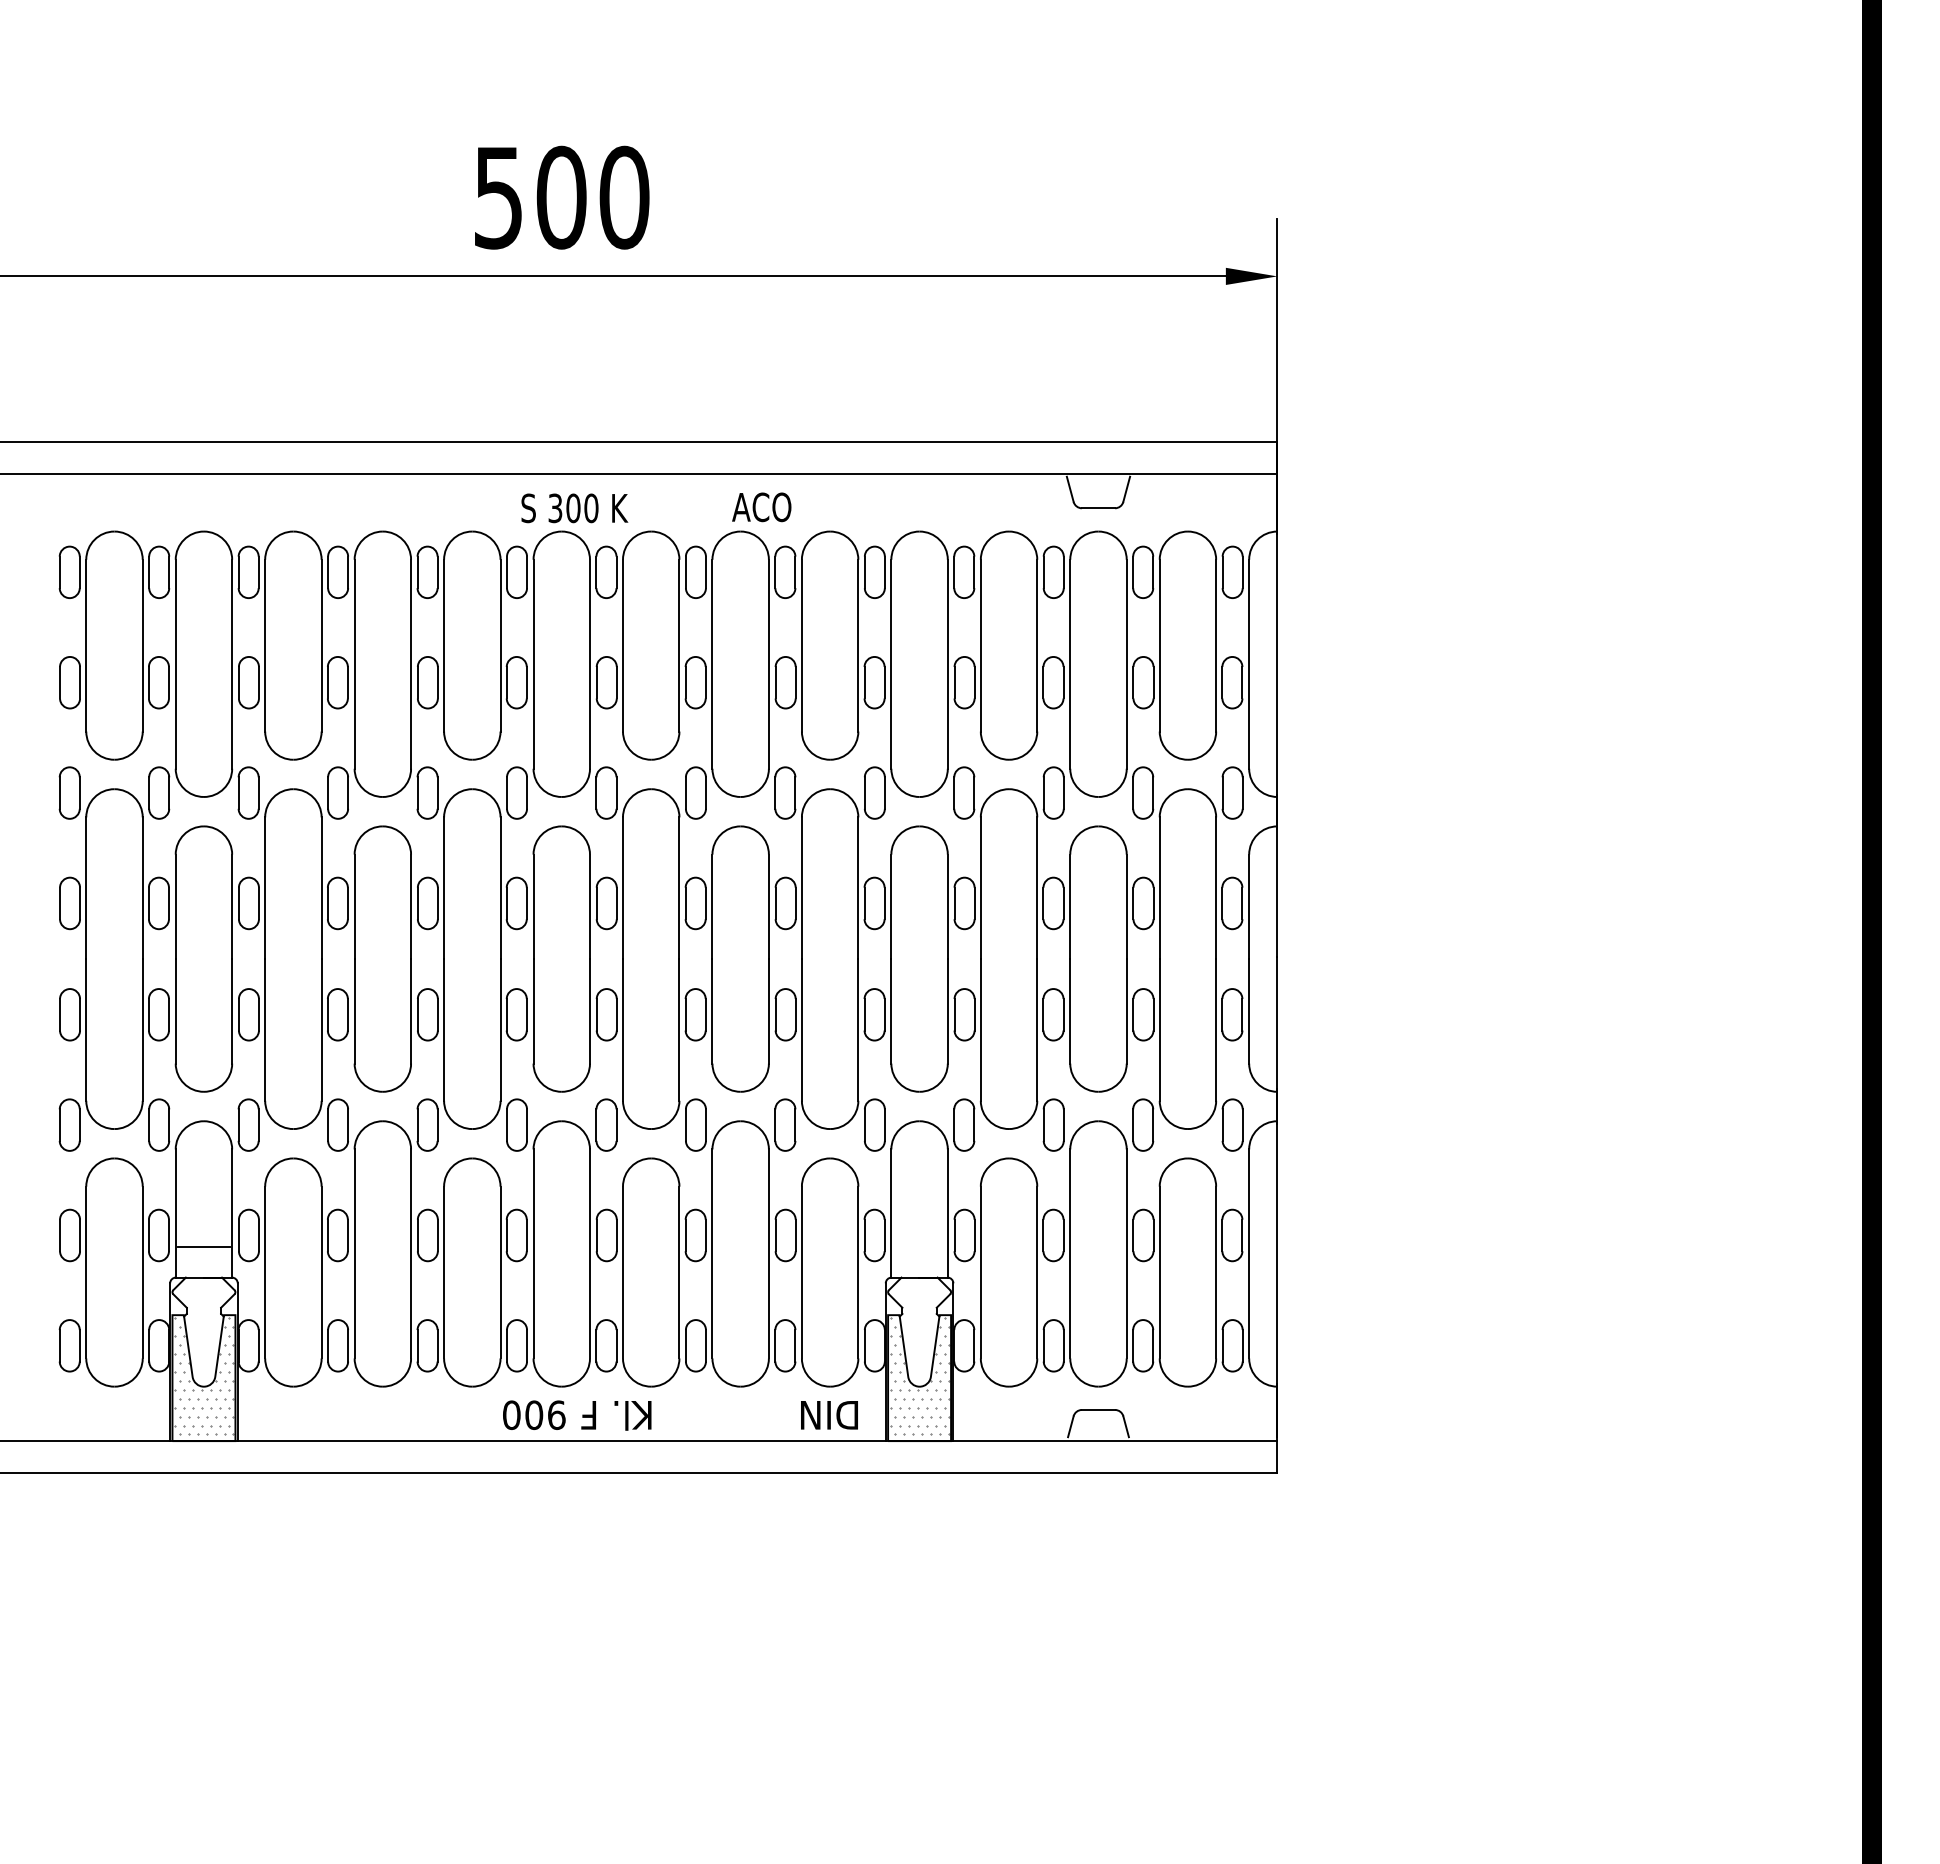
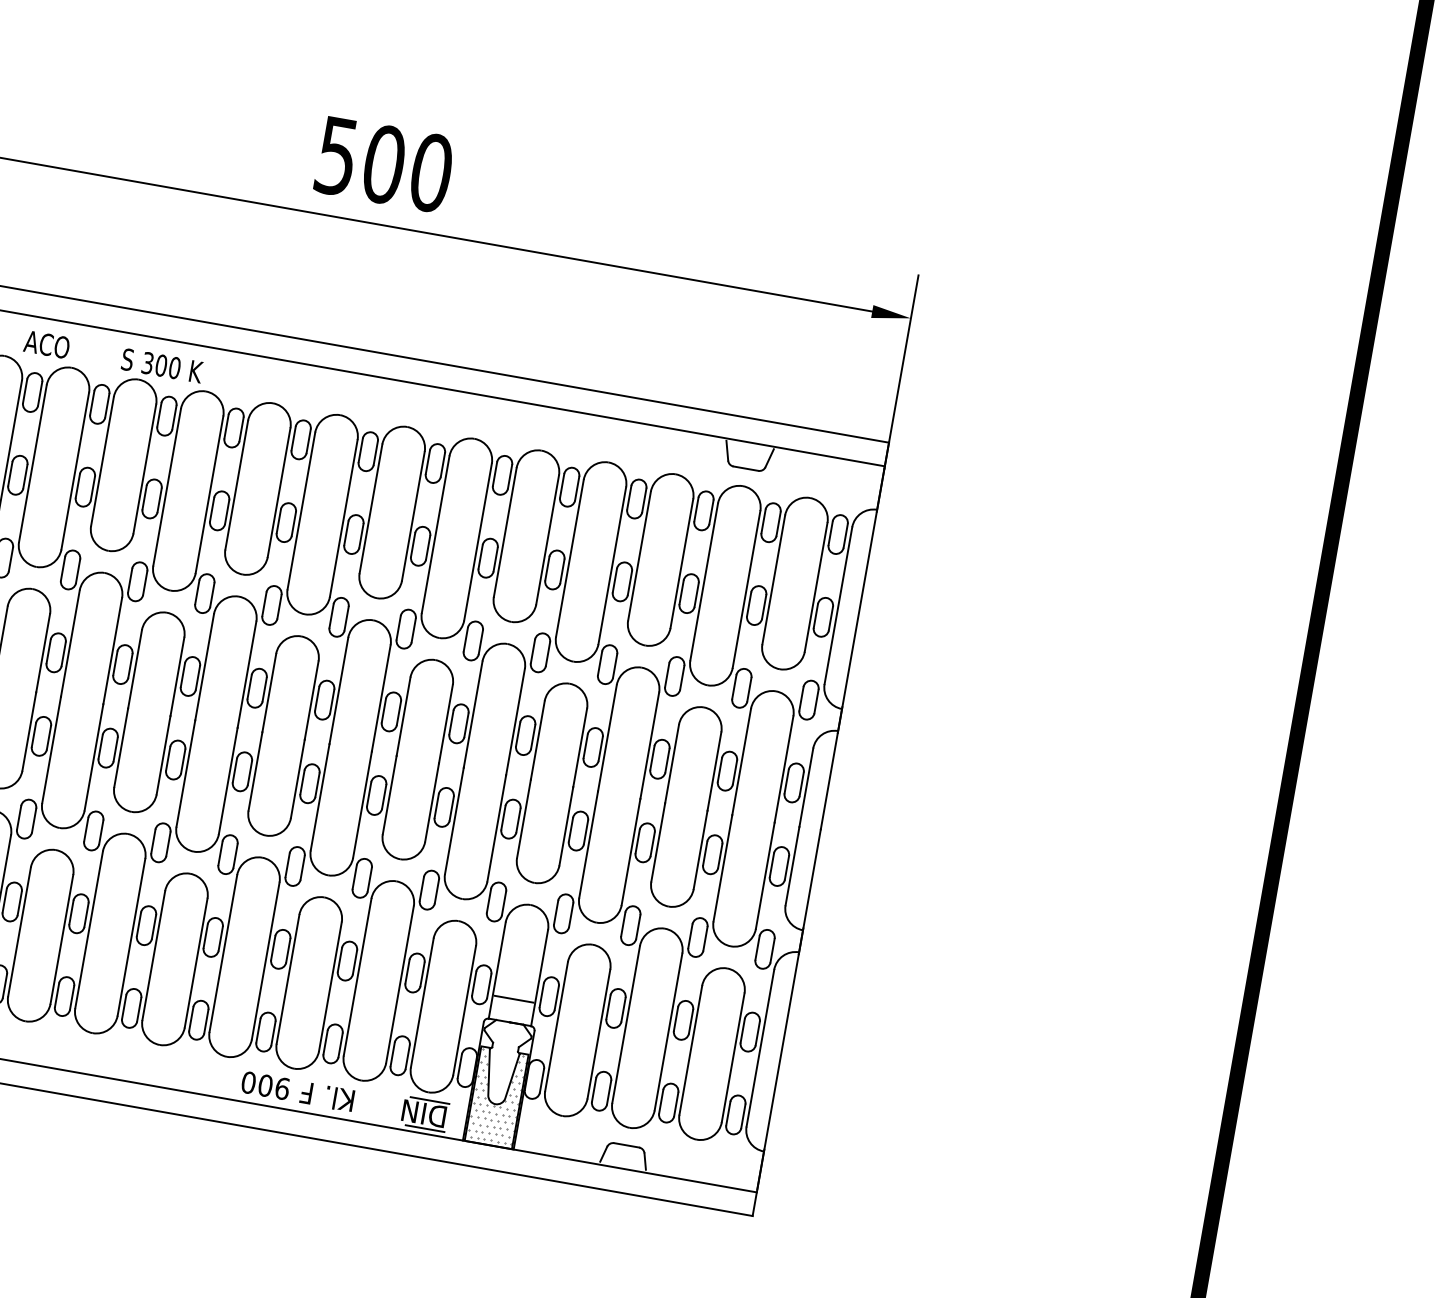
text: (761, 507) -> (46, 344), moved
text: (574, 508) -> (162, 365), moved
line: (919, 1246) -> (513, 998), added
line: (833, 1396) -> (429, 1100), added
text: (577, 1415) -> (298, 1091), moved
line: (833, 1434) -> (424, 1128), added

